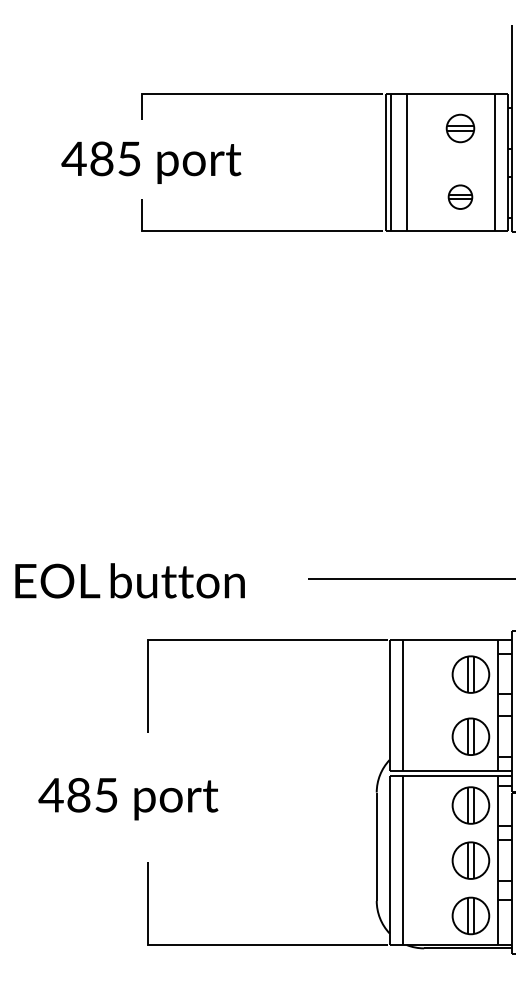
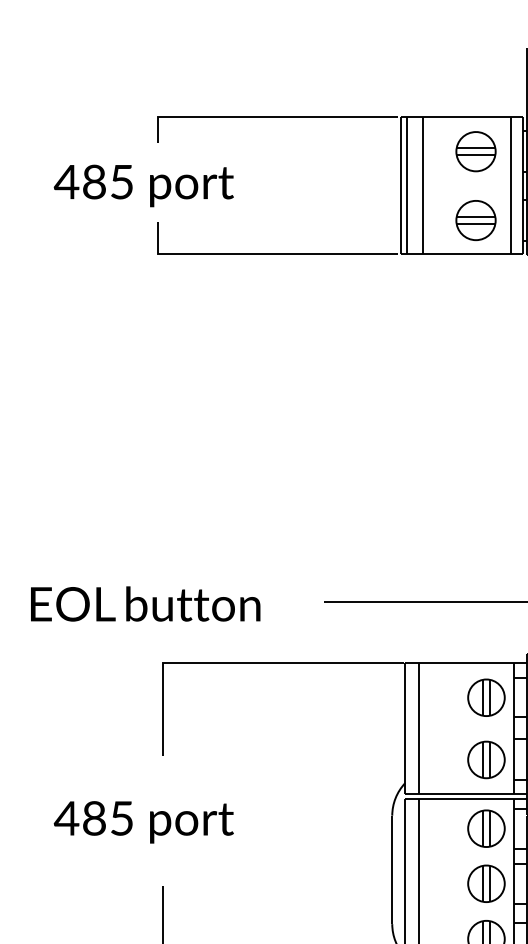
part: (460, 128) -> (476, 151), size x1.43
text: (151, 162) -> (144, 185), moved
part: (460, 196) -> (476, 219), size x1.67

